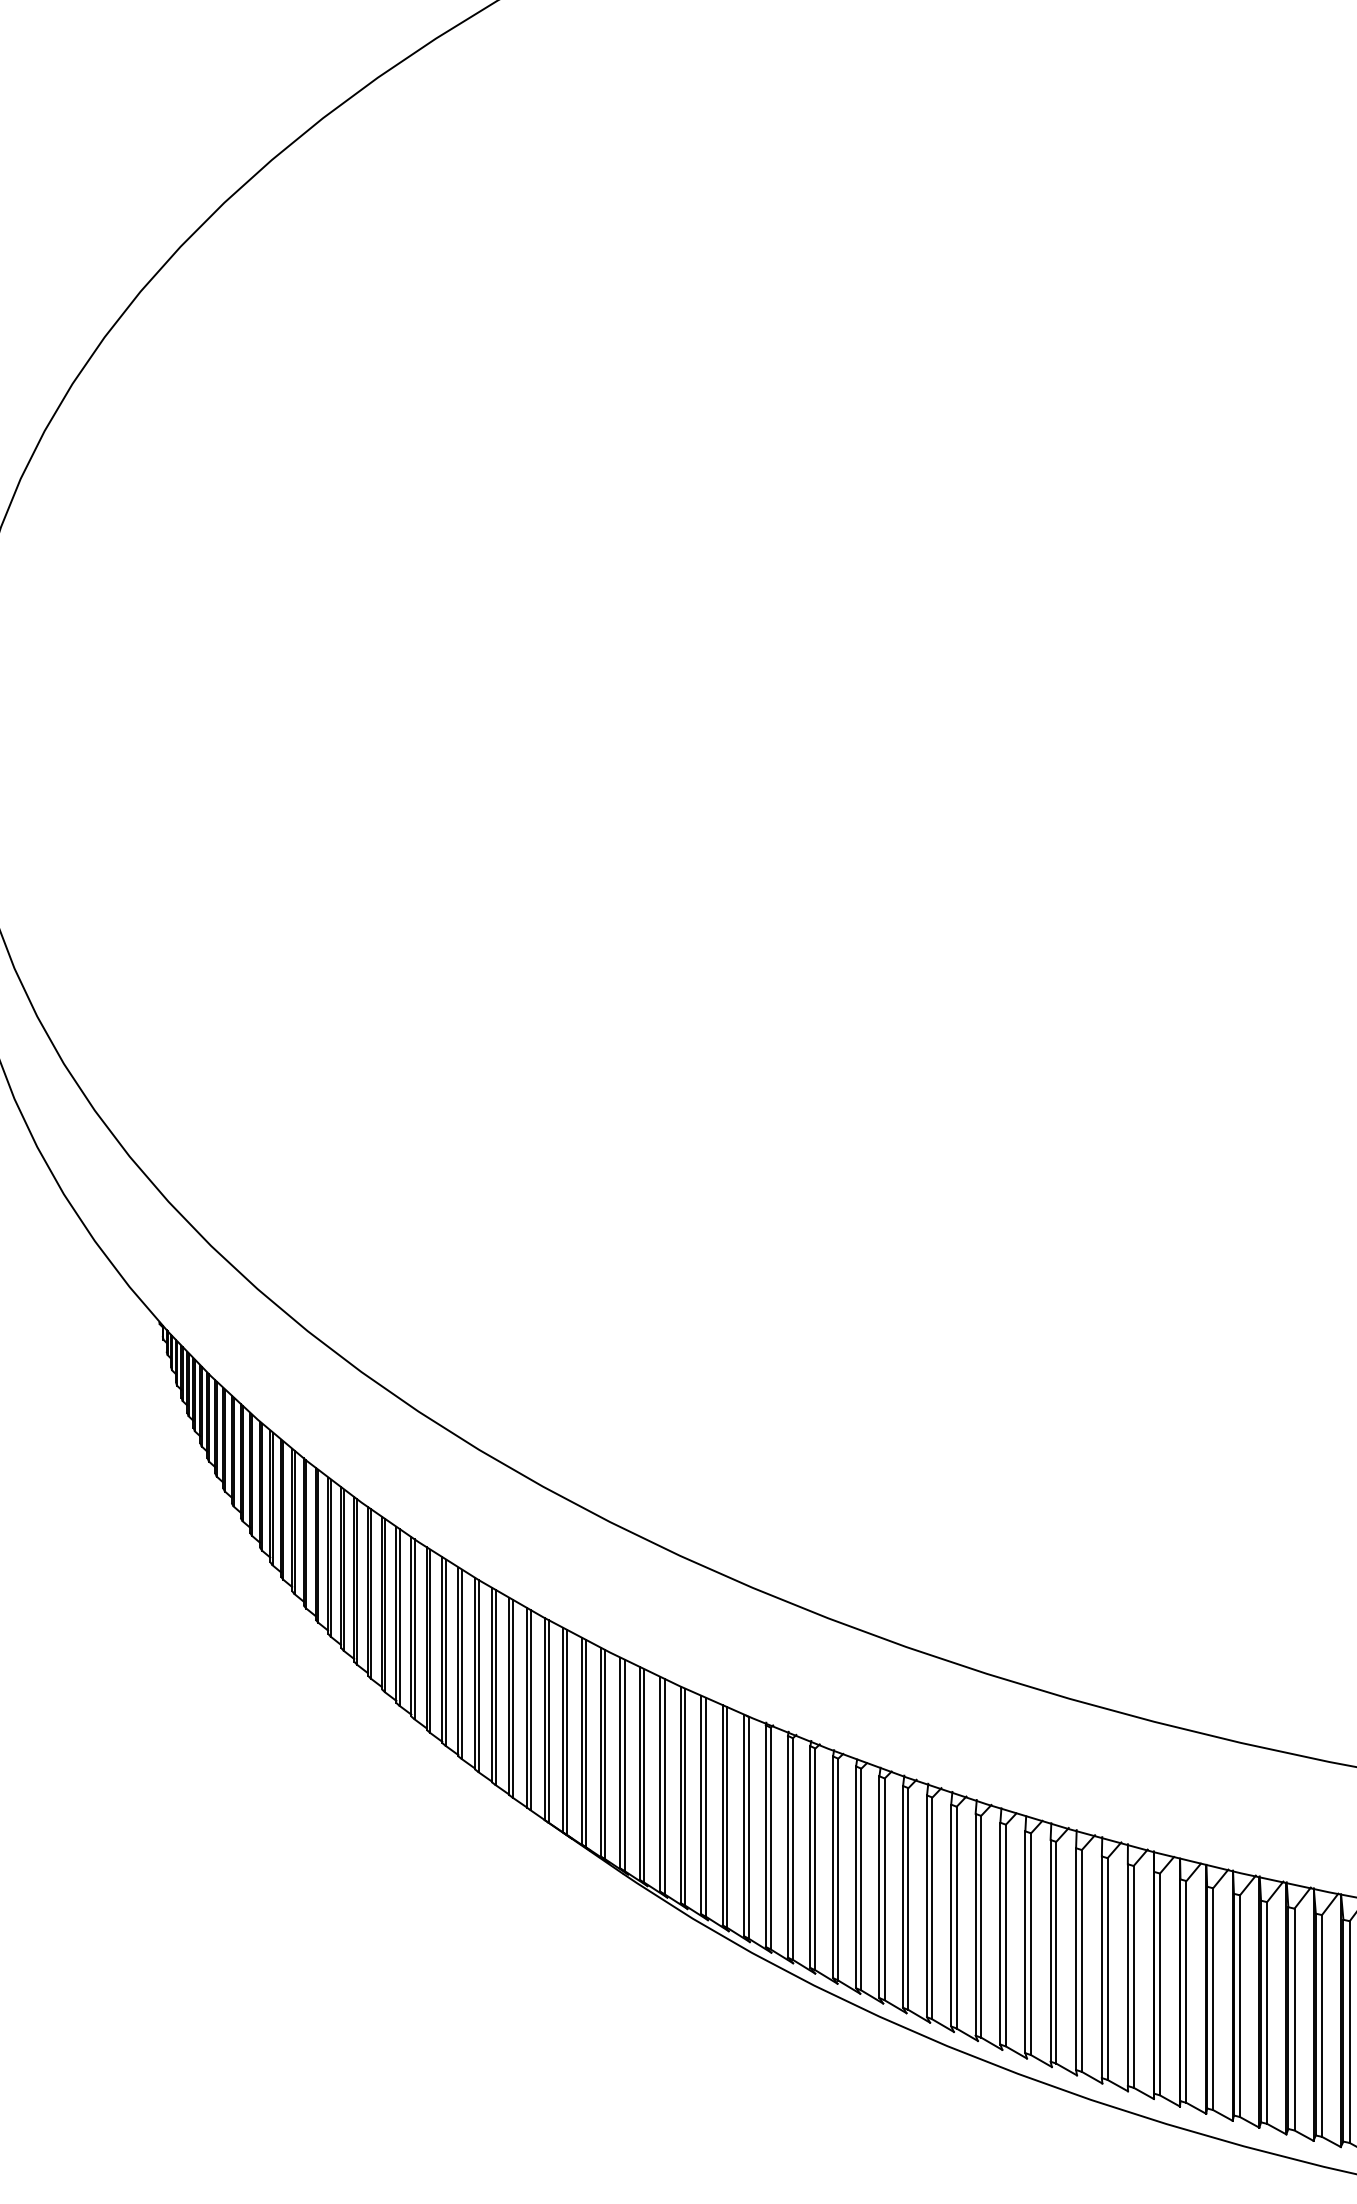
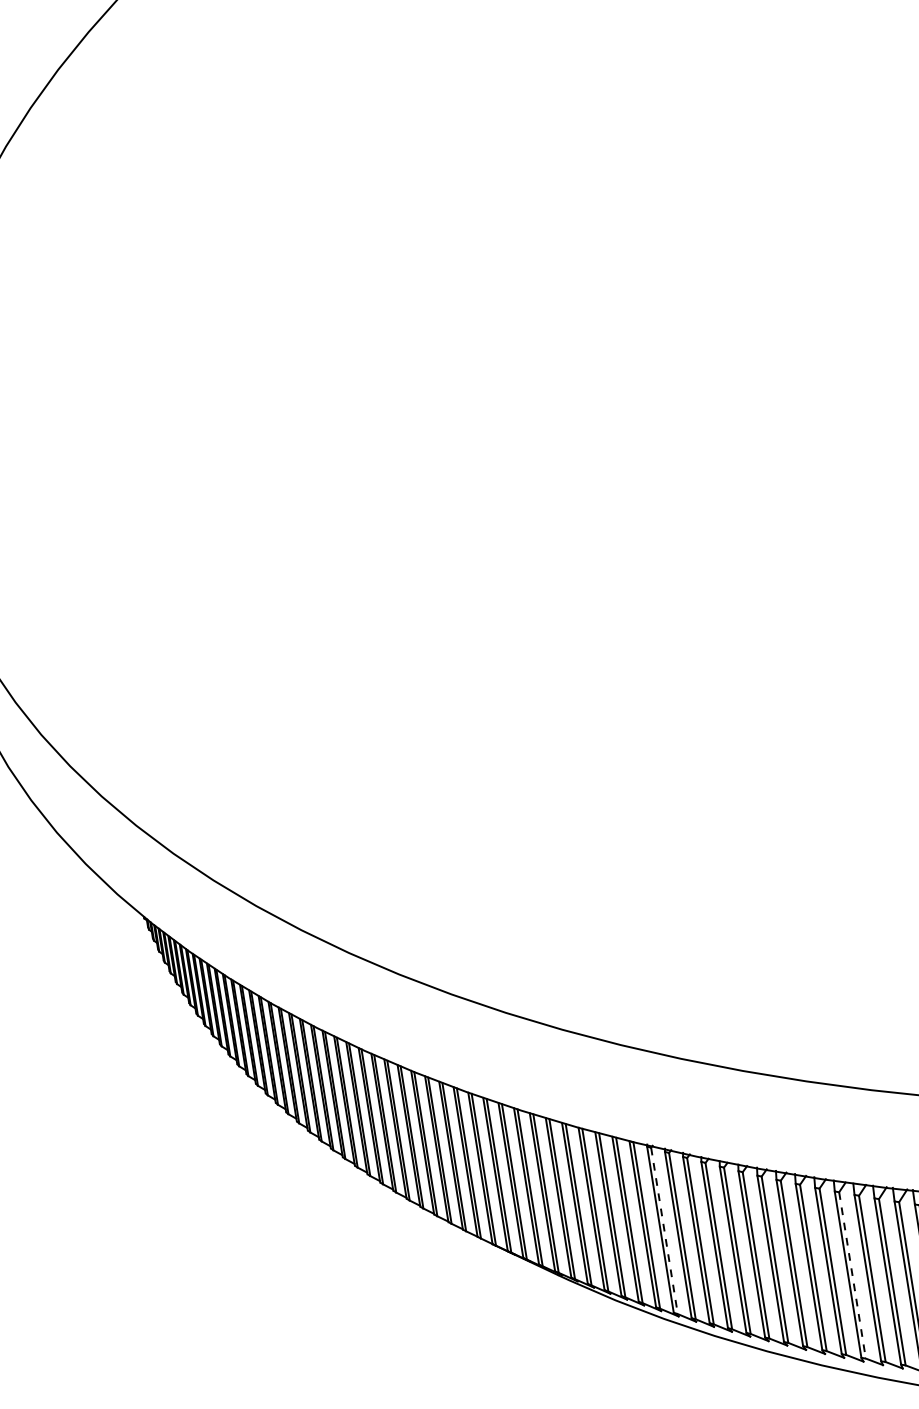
line: (770, 1838) -> (664, 1230), solid -> dashed
line: (1005, 1935) -> (852, 1275), solid -> dashed

